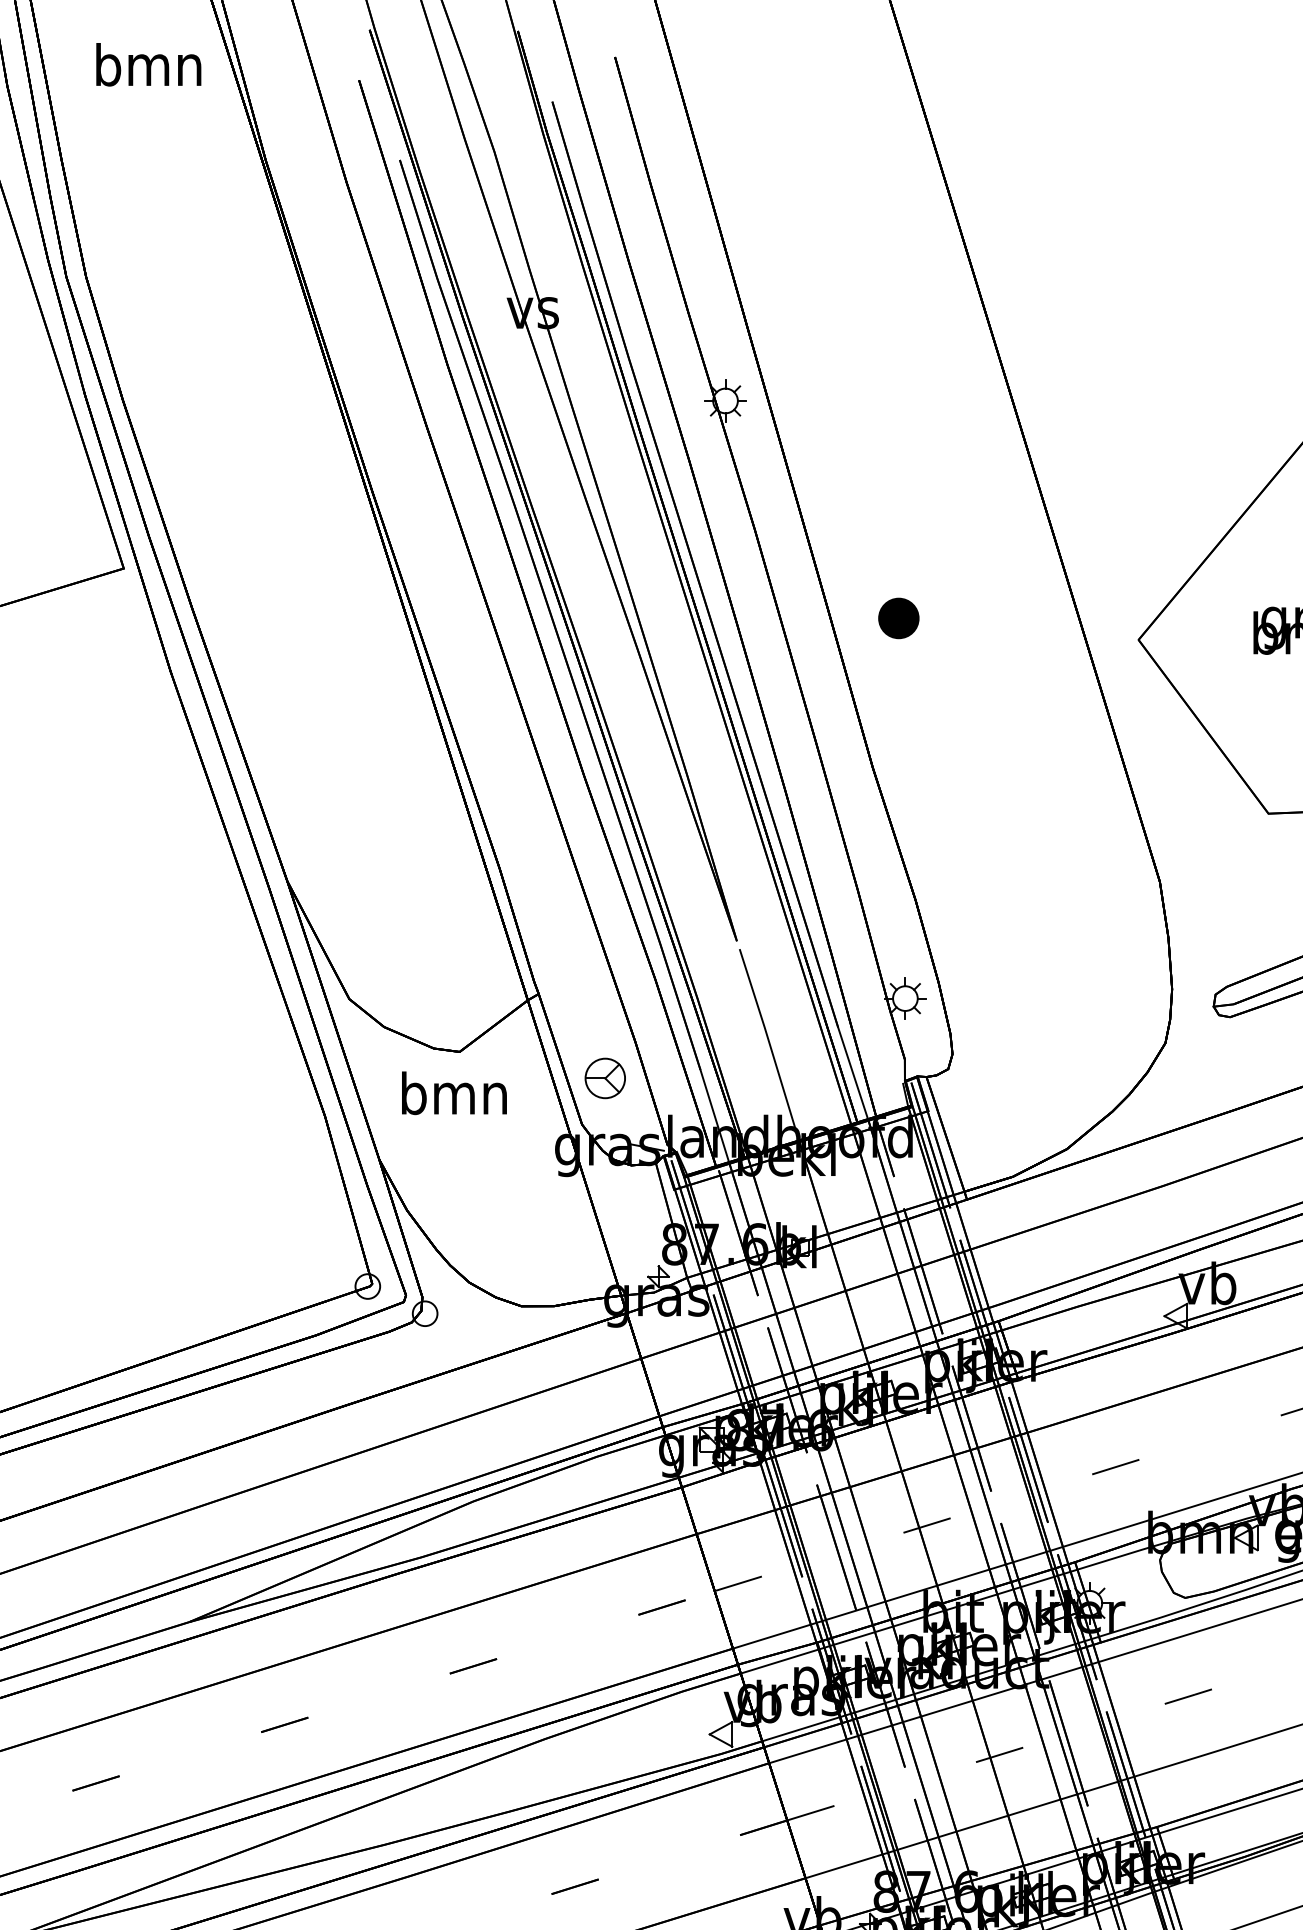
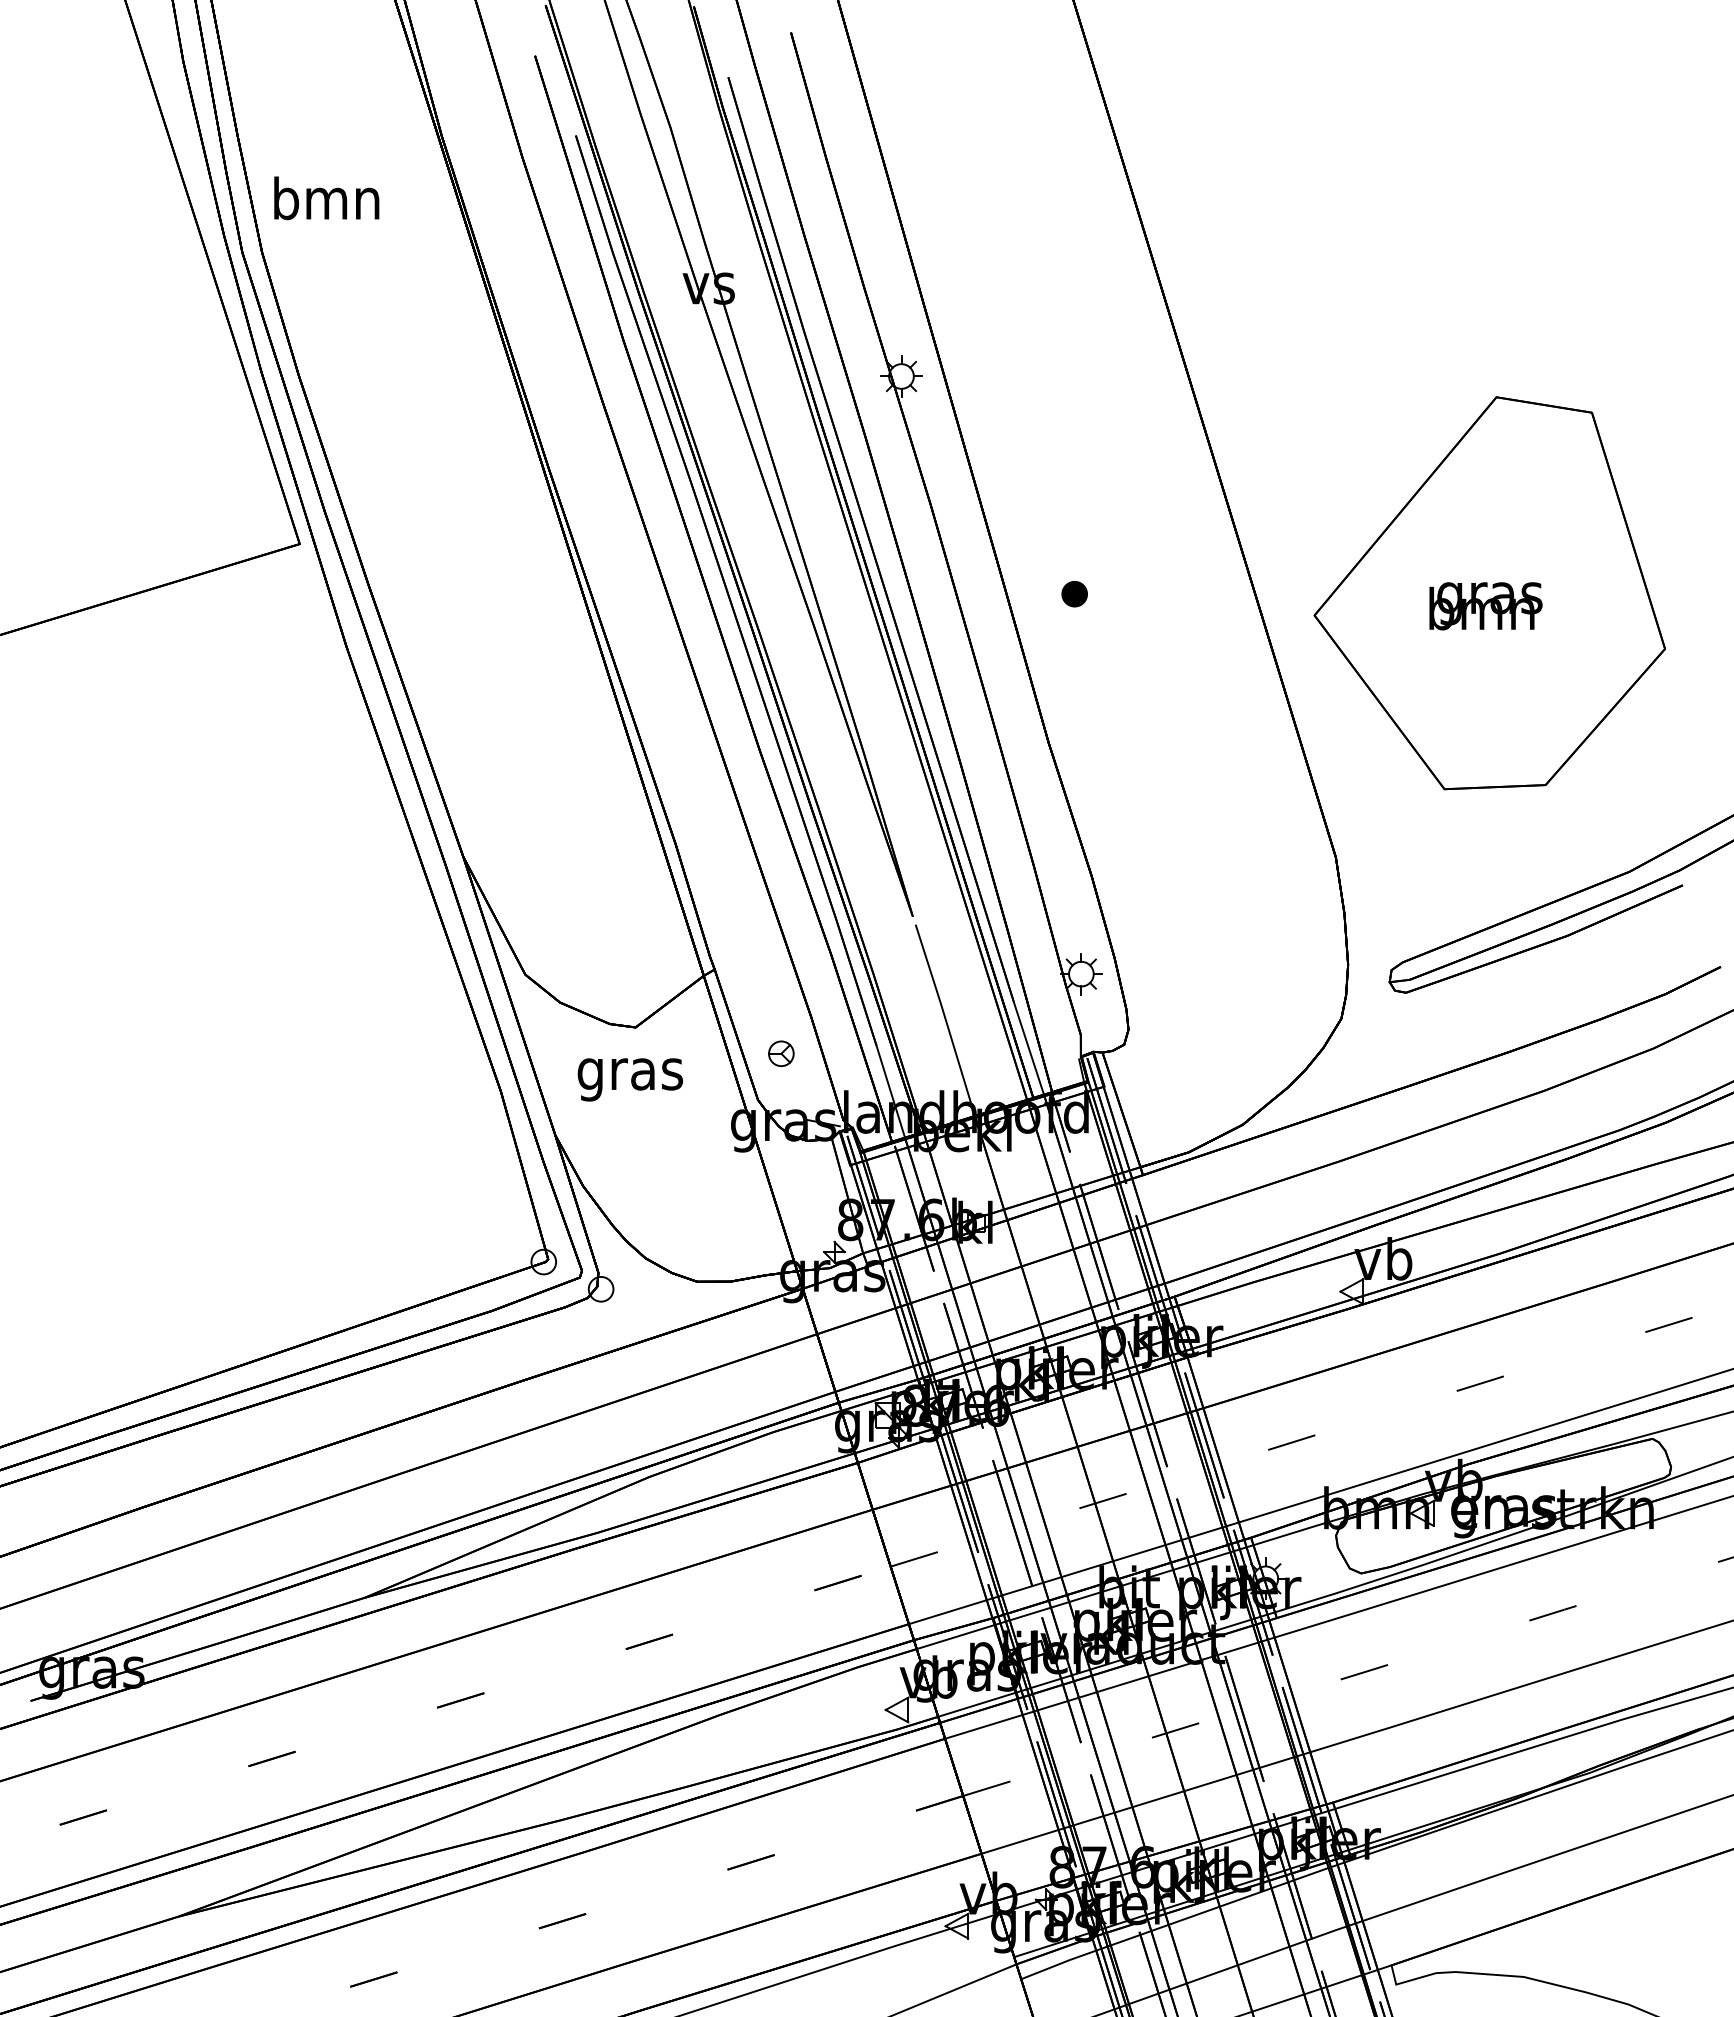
text: (148, 64) -> (326, 198), moved
part: (898, 618) -> (1074, 594), size x0.62
part: (605, 1077) -> (781, 1053), size x0.62
text: (454, 1098) -> (630, 1074), bmn -> gras

